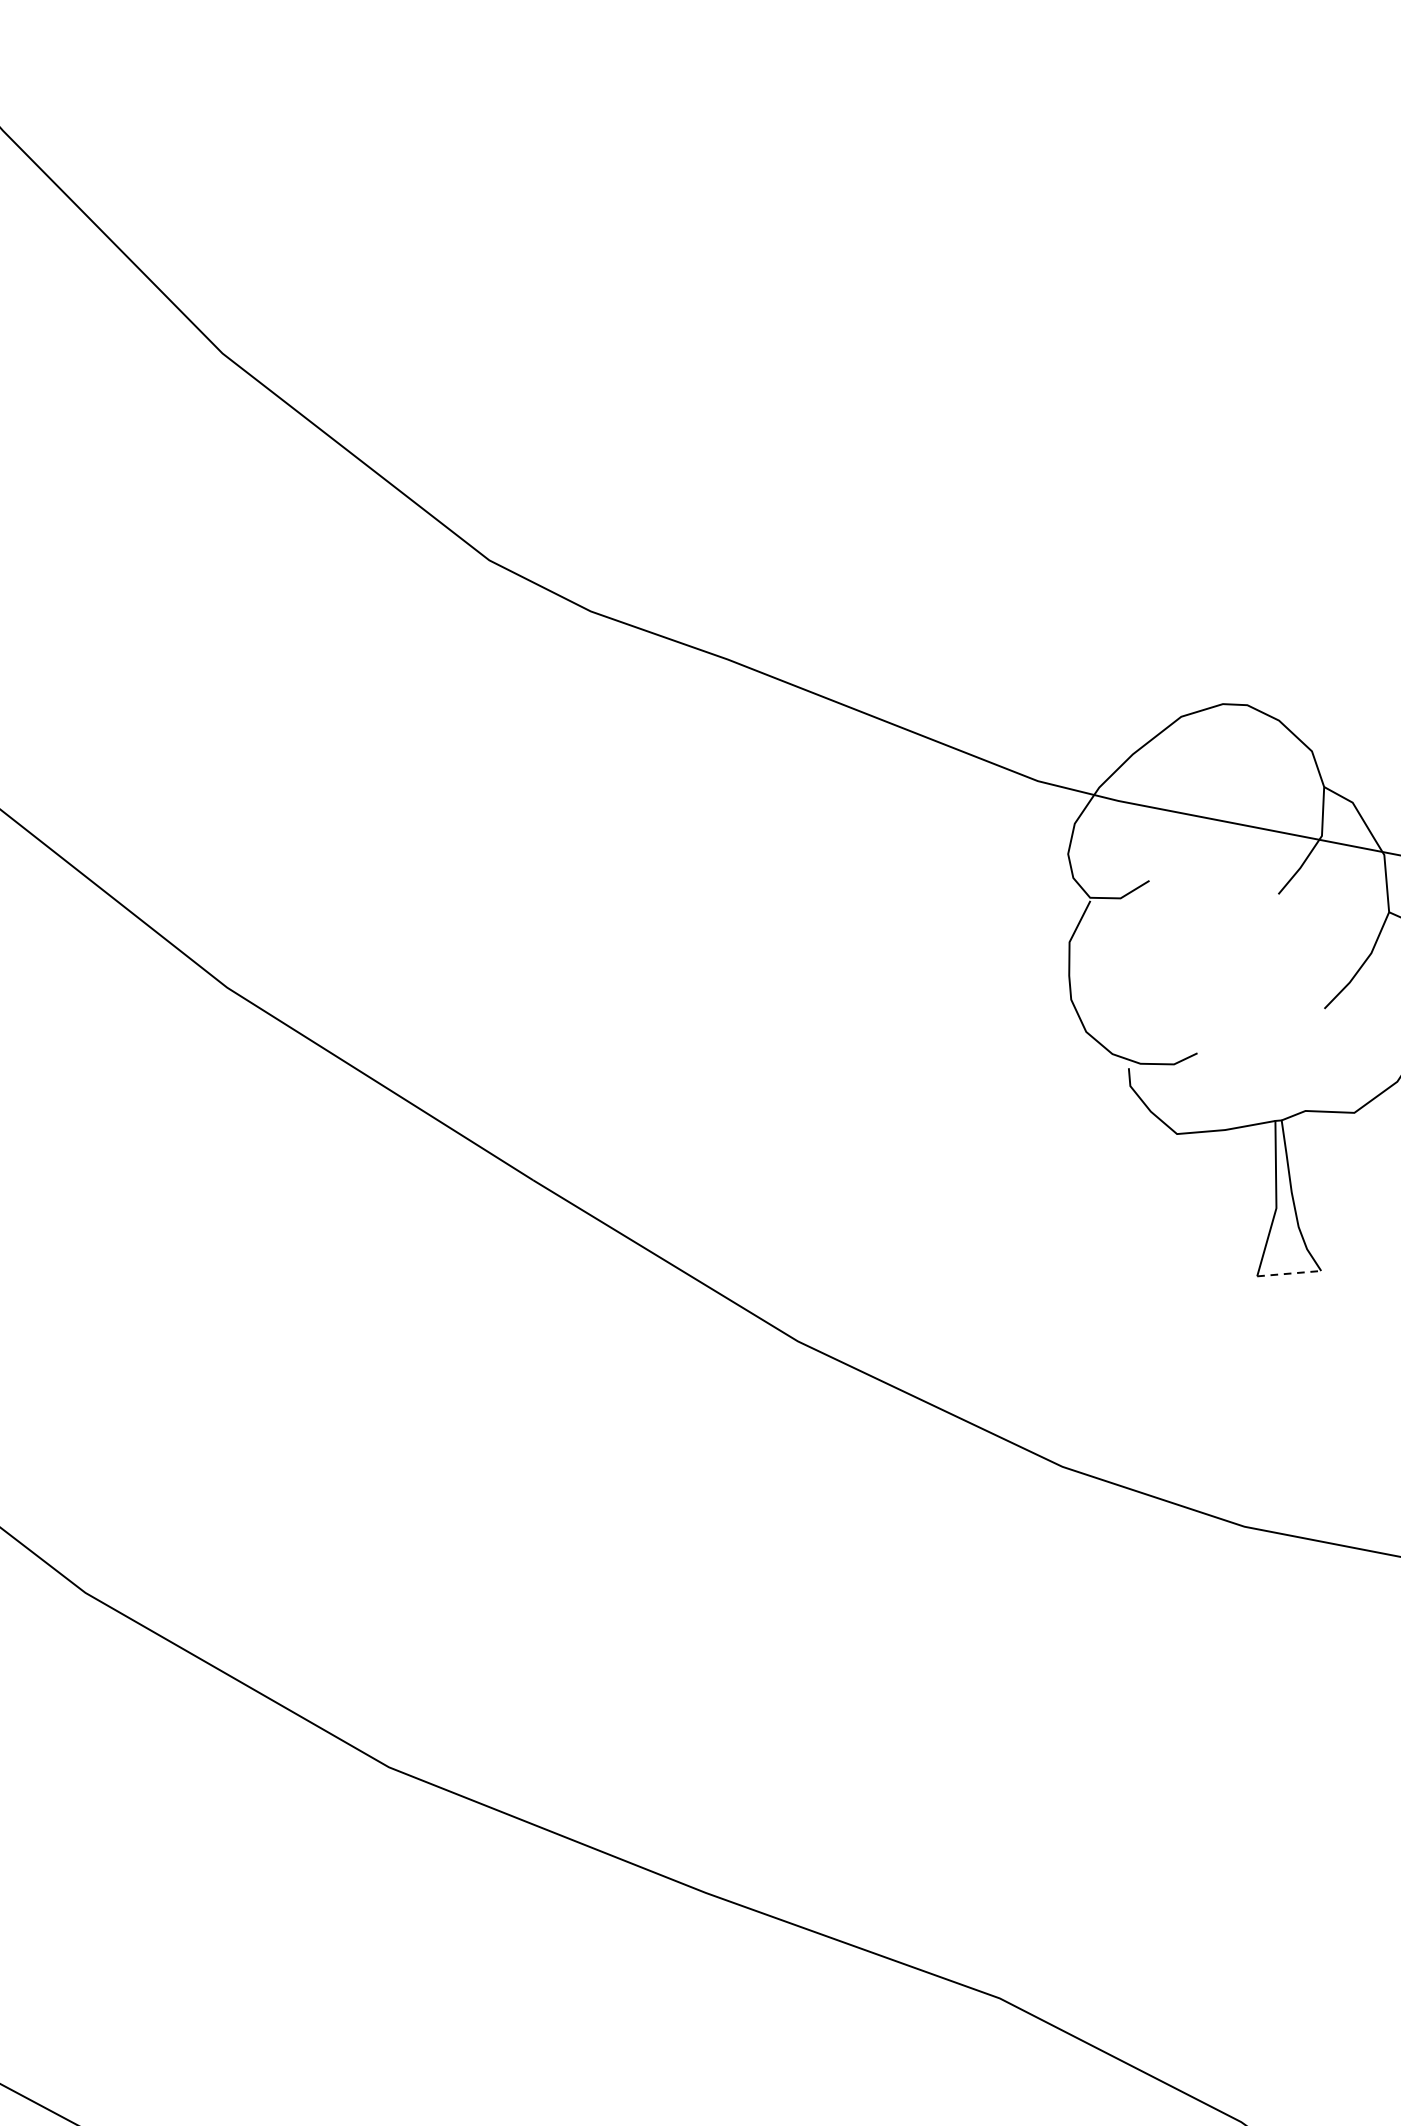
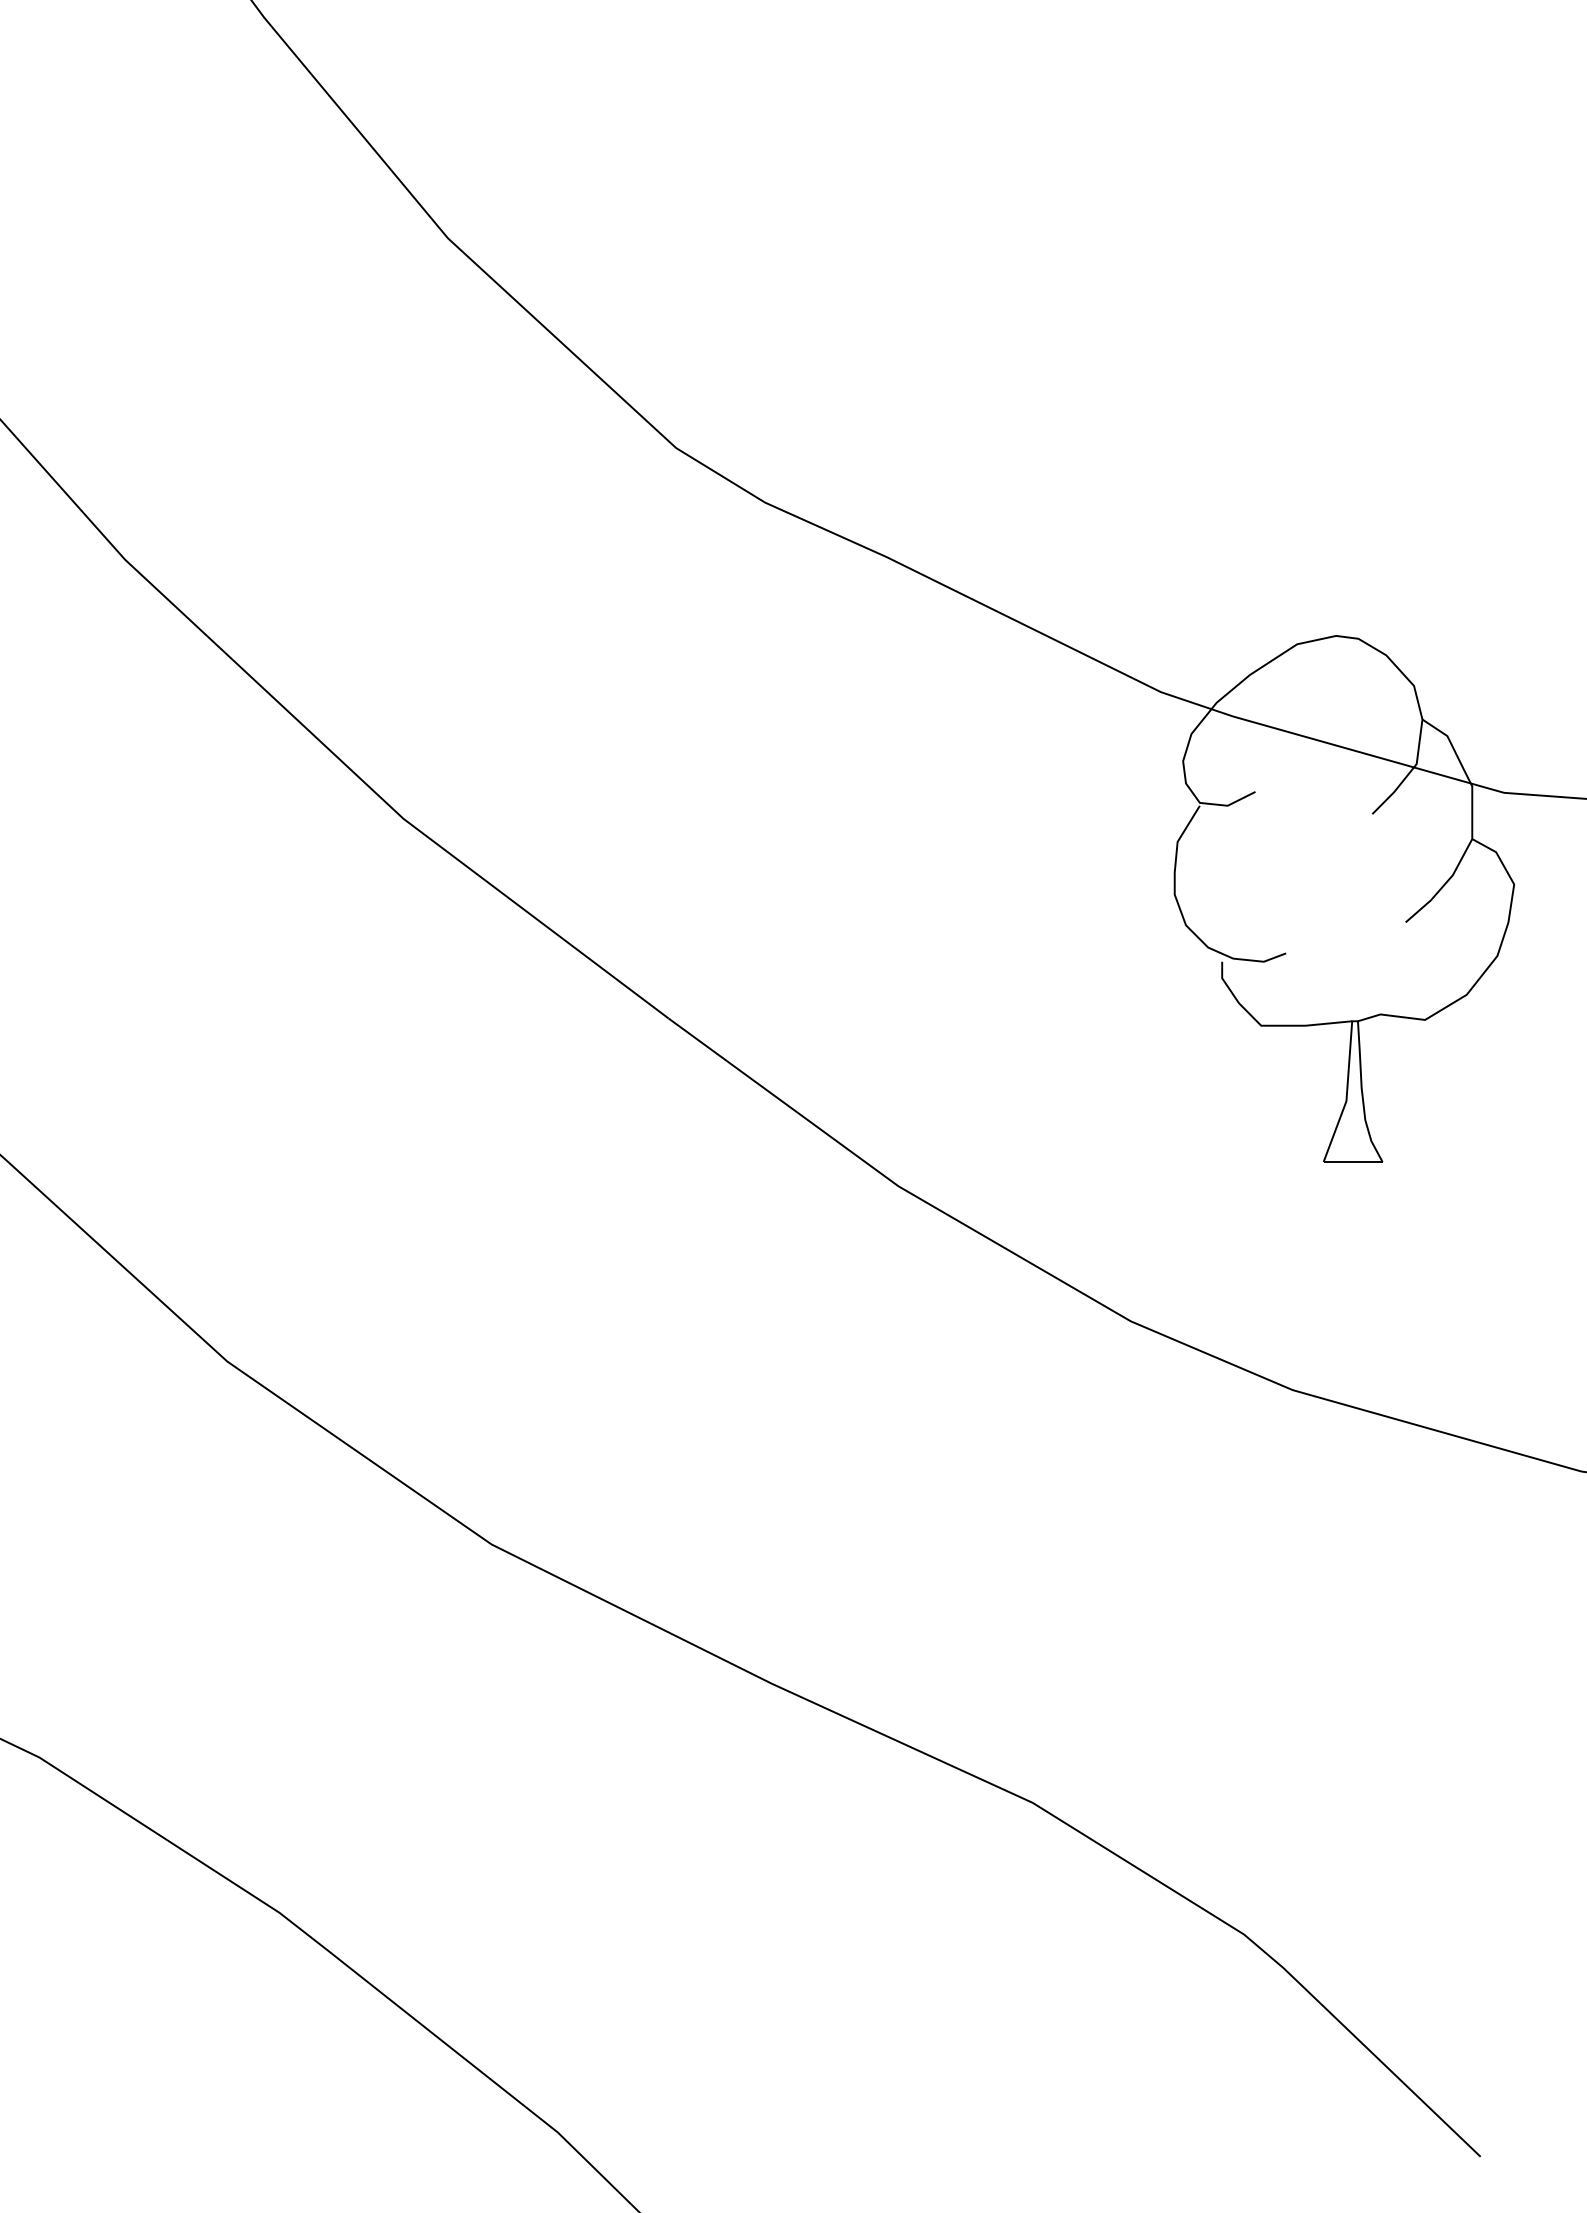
line: (1289, 1274) -> (1353, 1162), dashed -> solid

